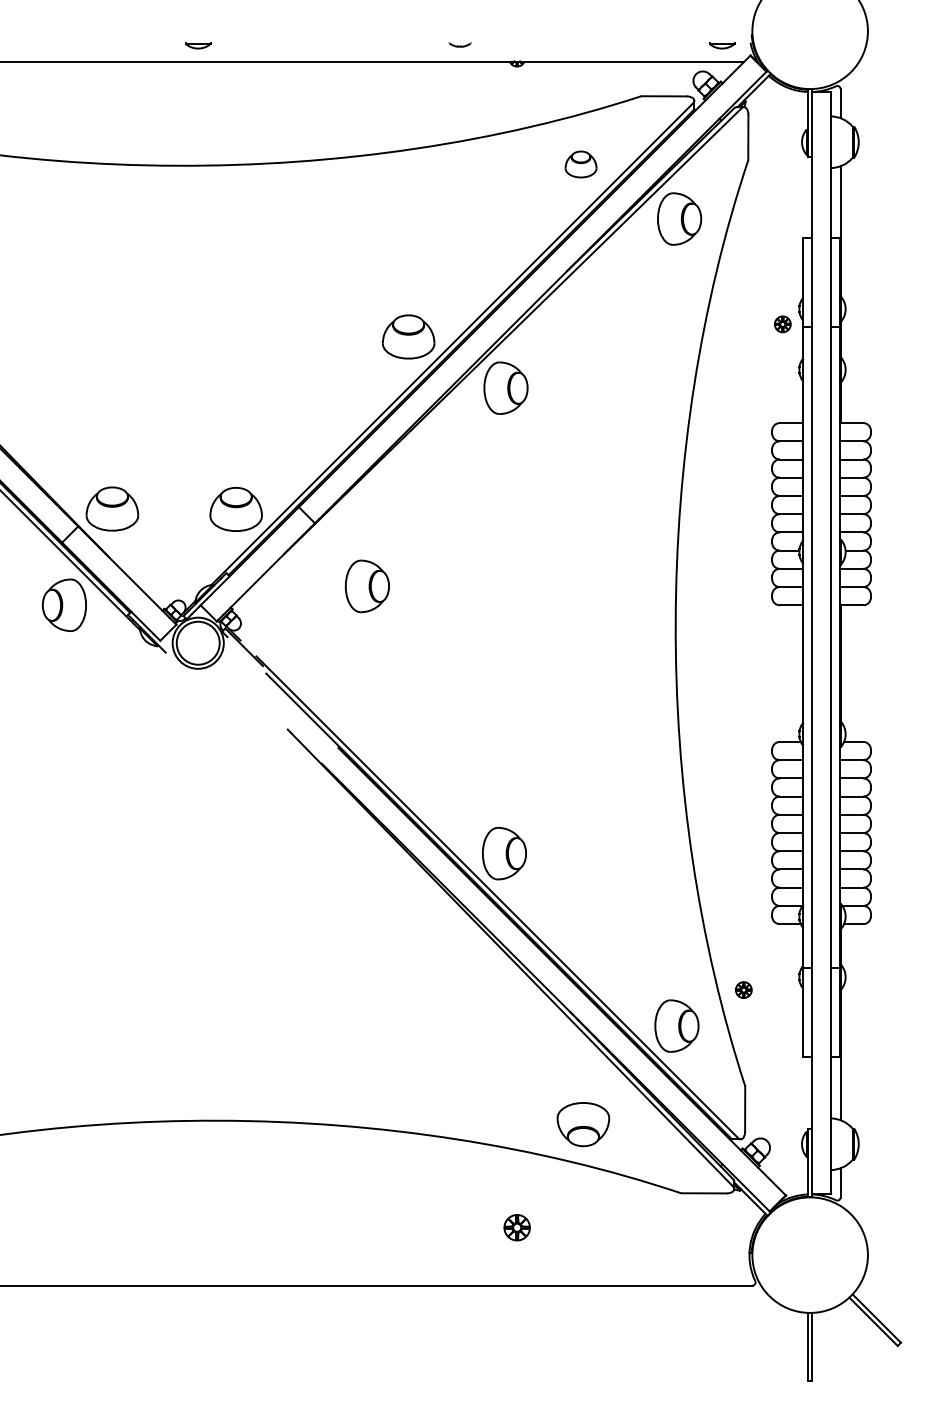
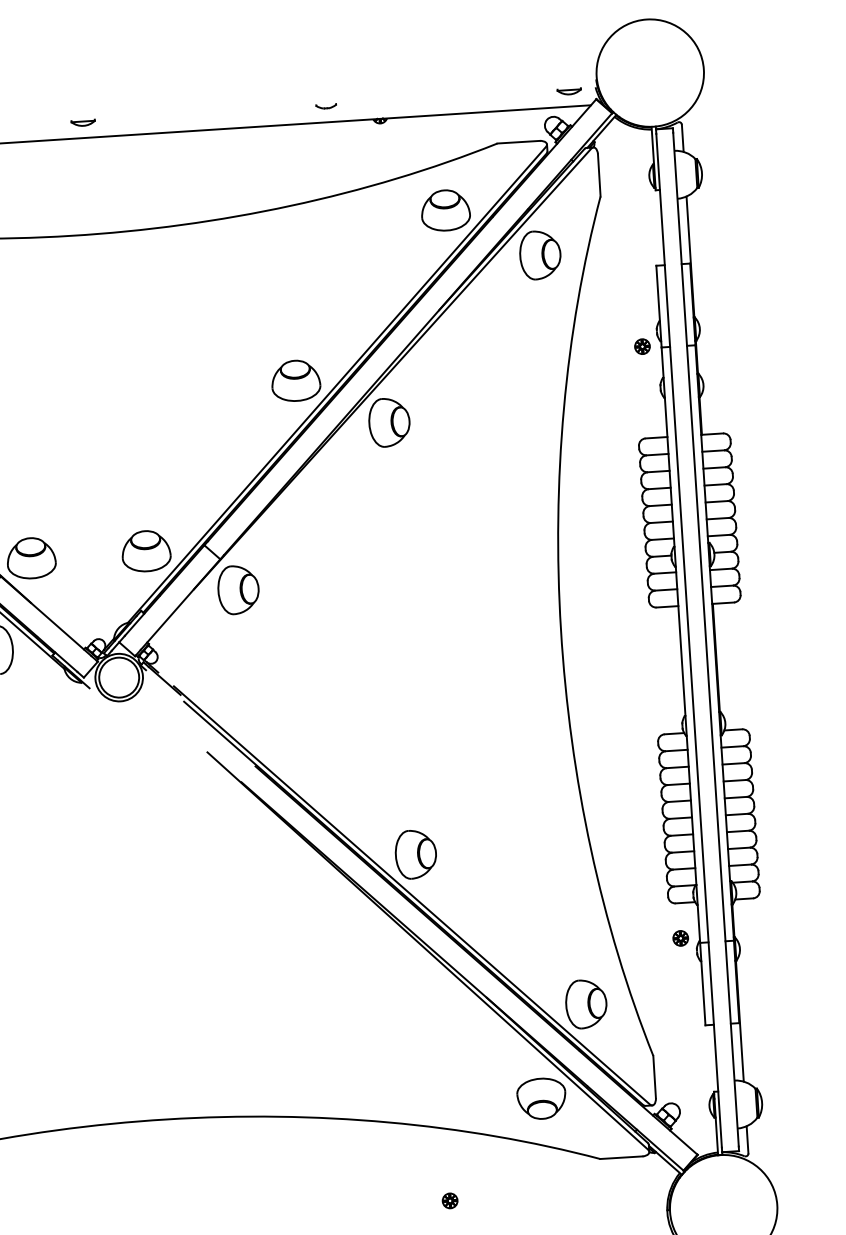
part: (580, 164) -> (445, 210), size x1.67
part: (367, 586) -> (238, 590), moved
part: (743, 989) -> (680, 937), moved
part: (583, 1124) -> (541, 1098), moved
part: (516, 1227) -> (449, 1200), size x0.62

